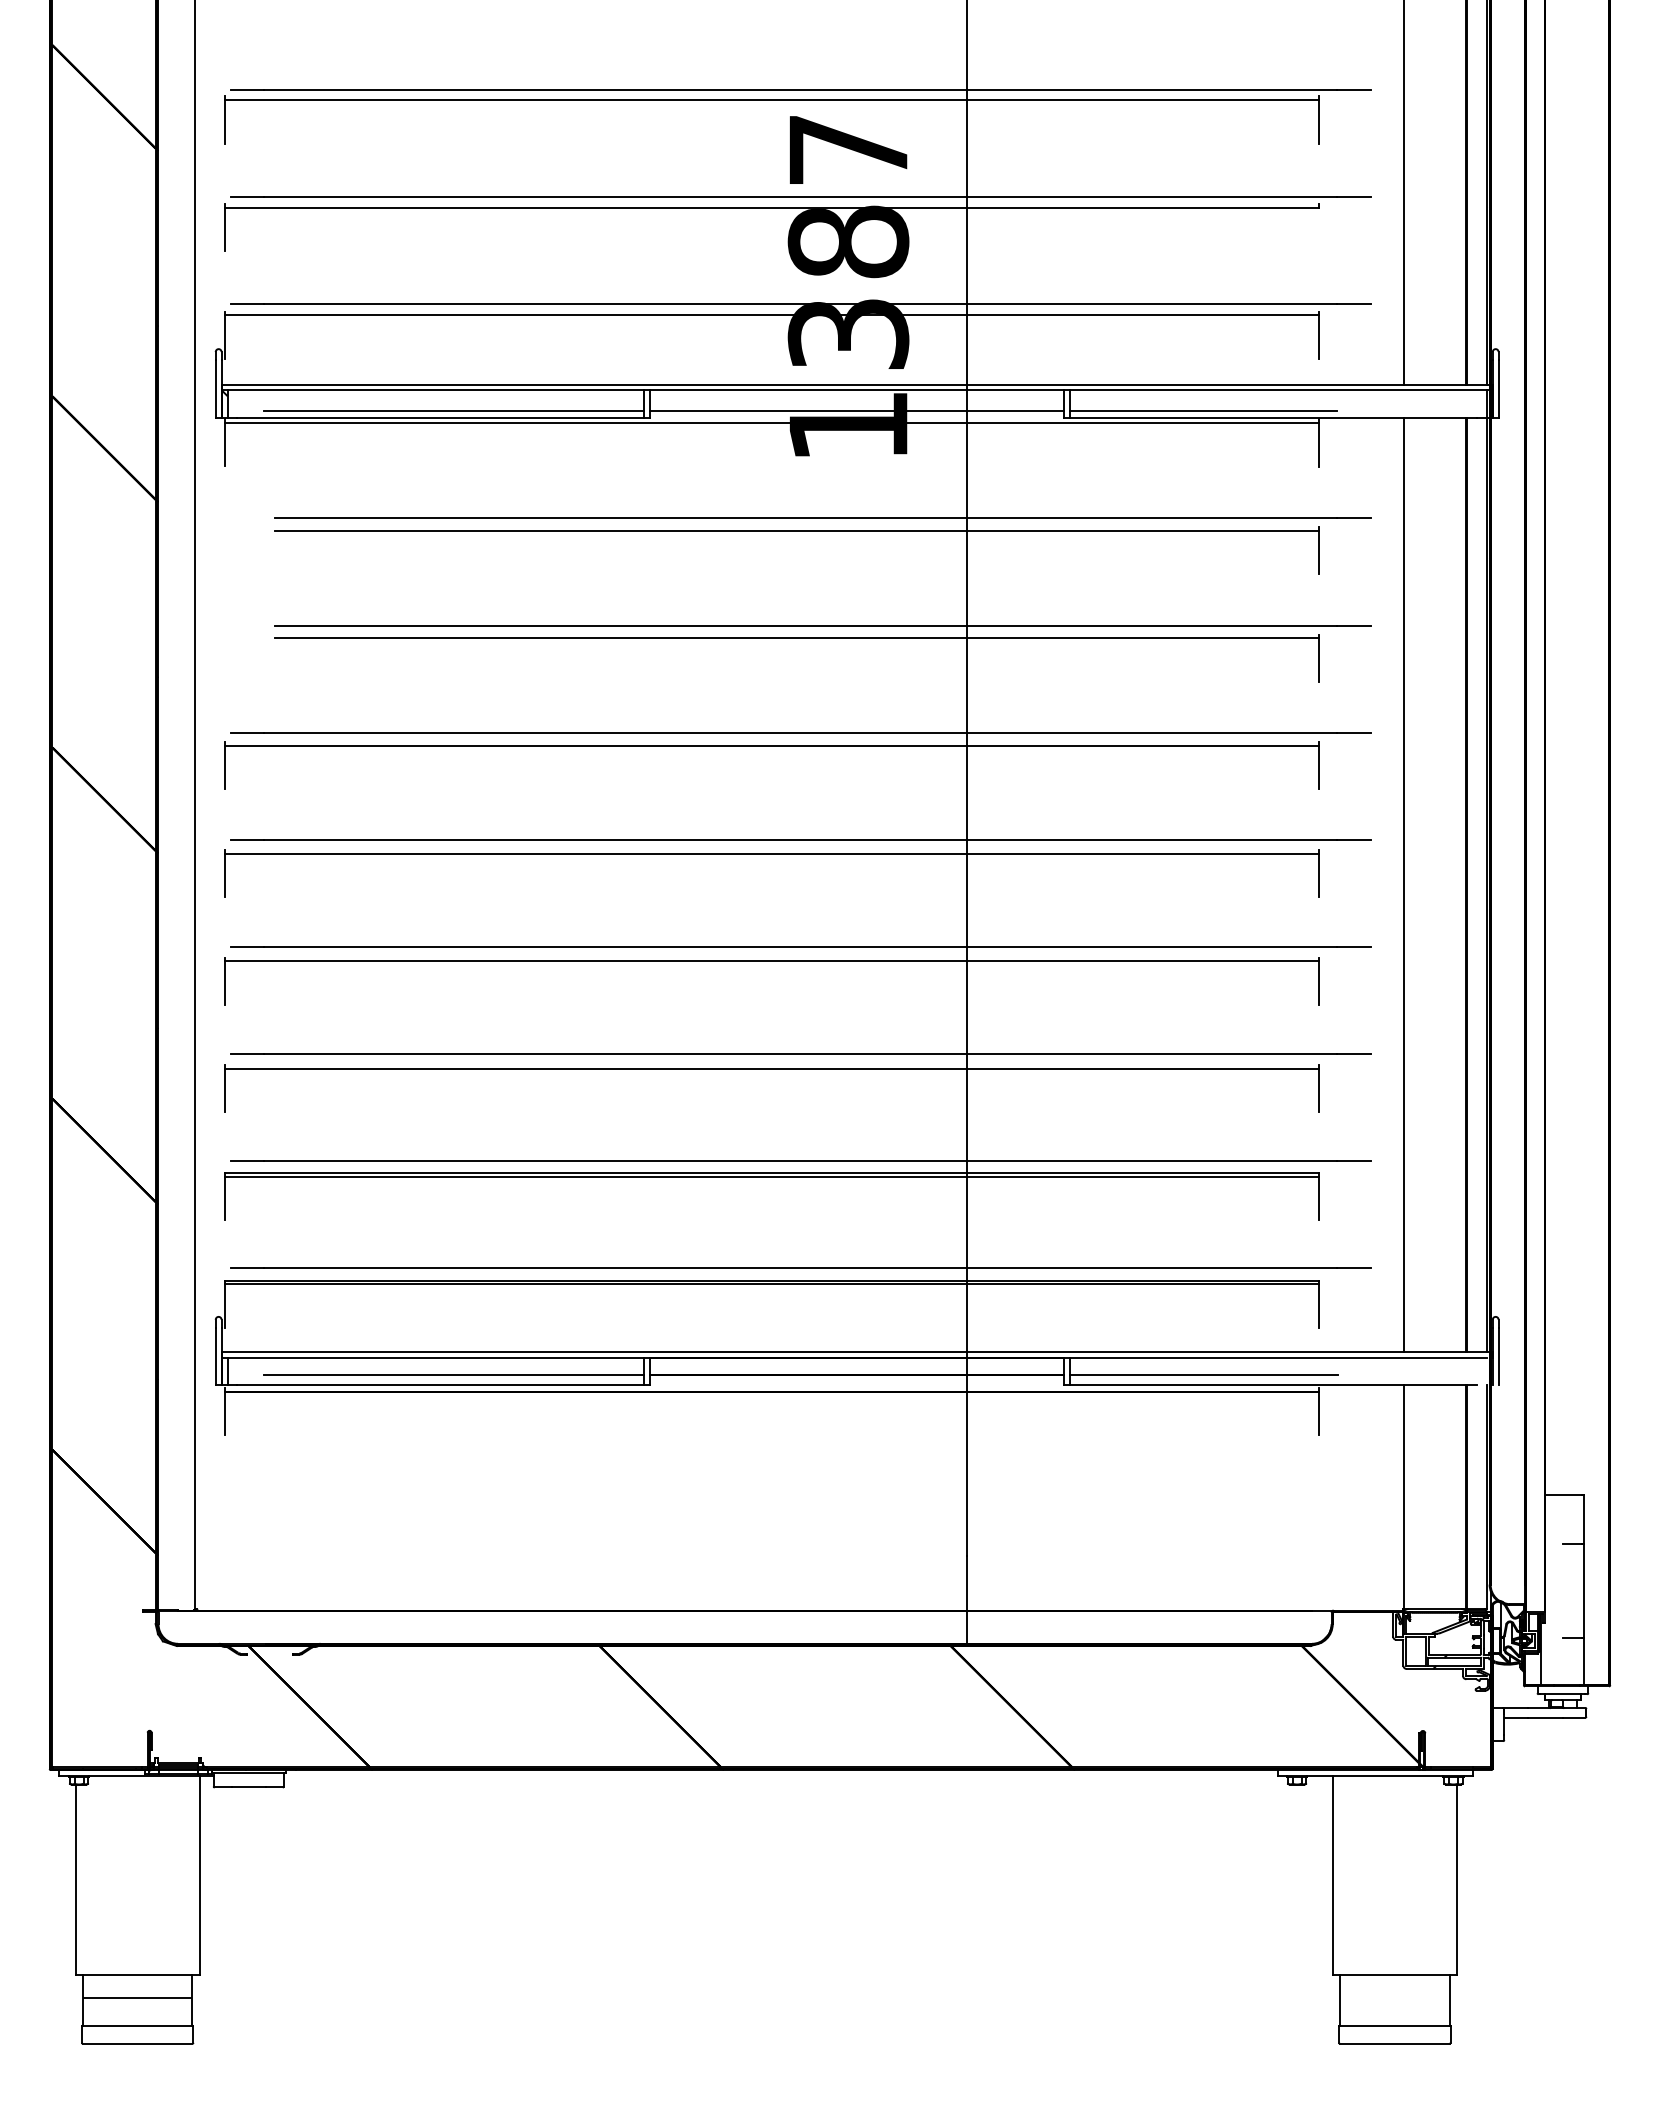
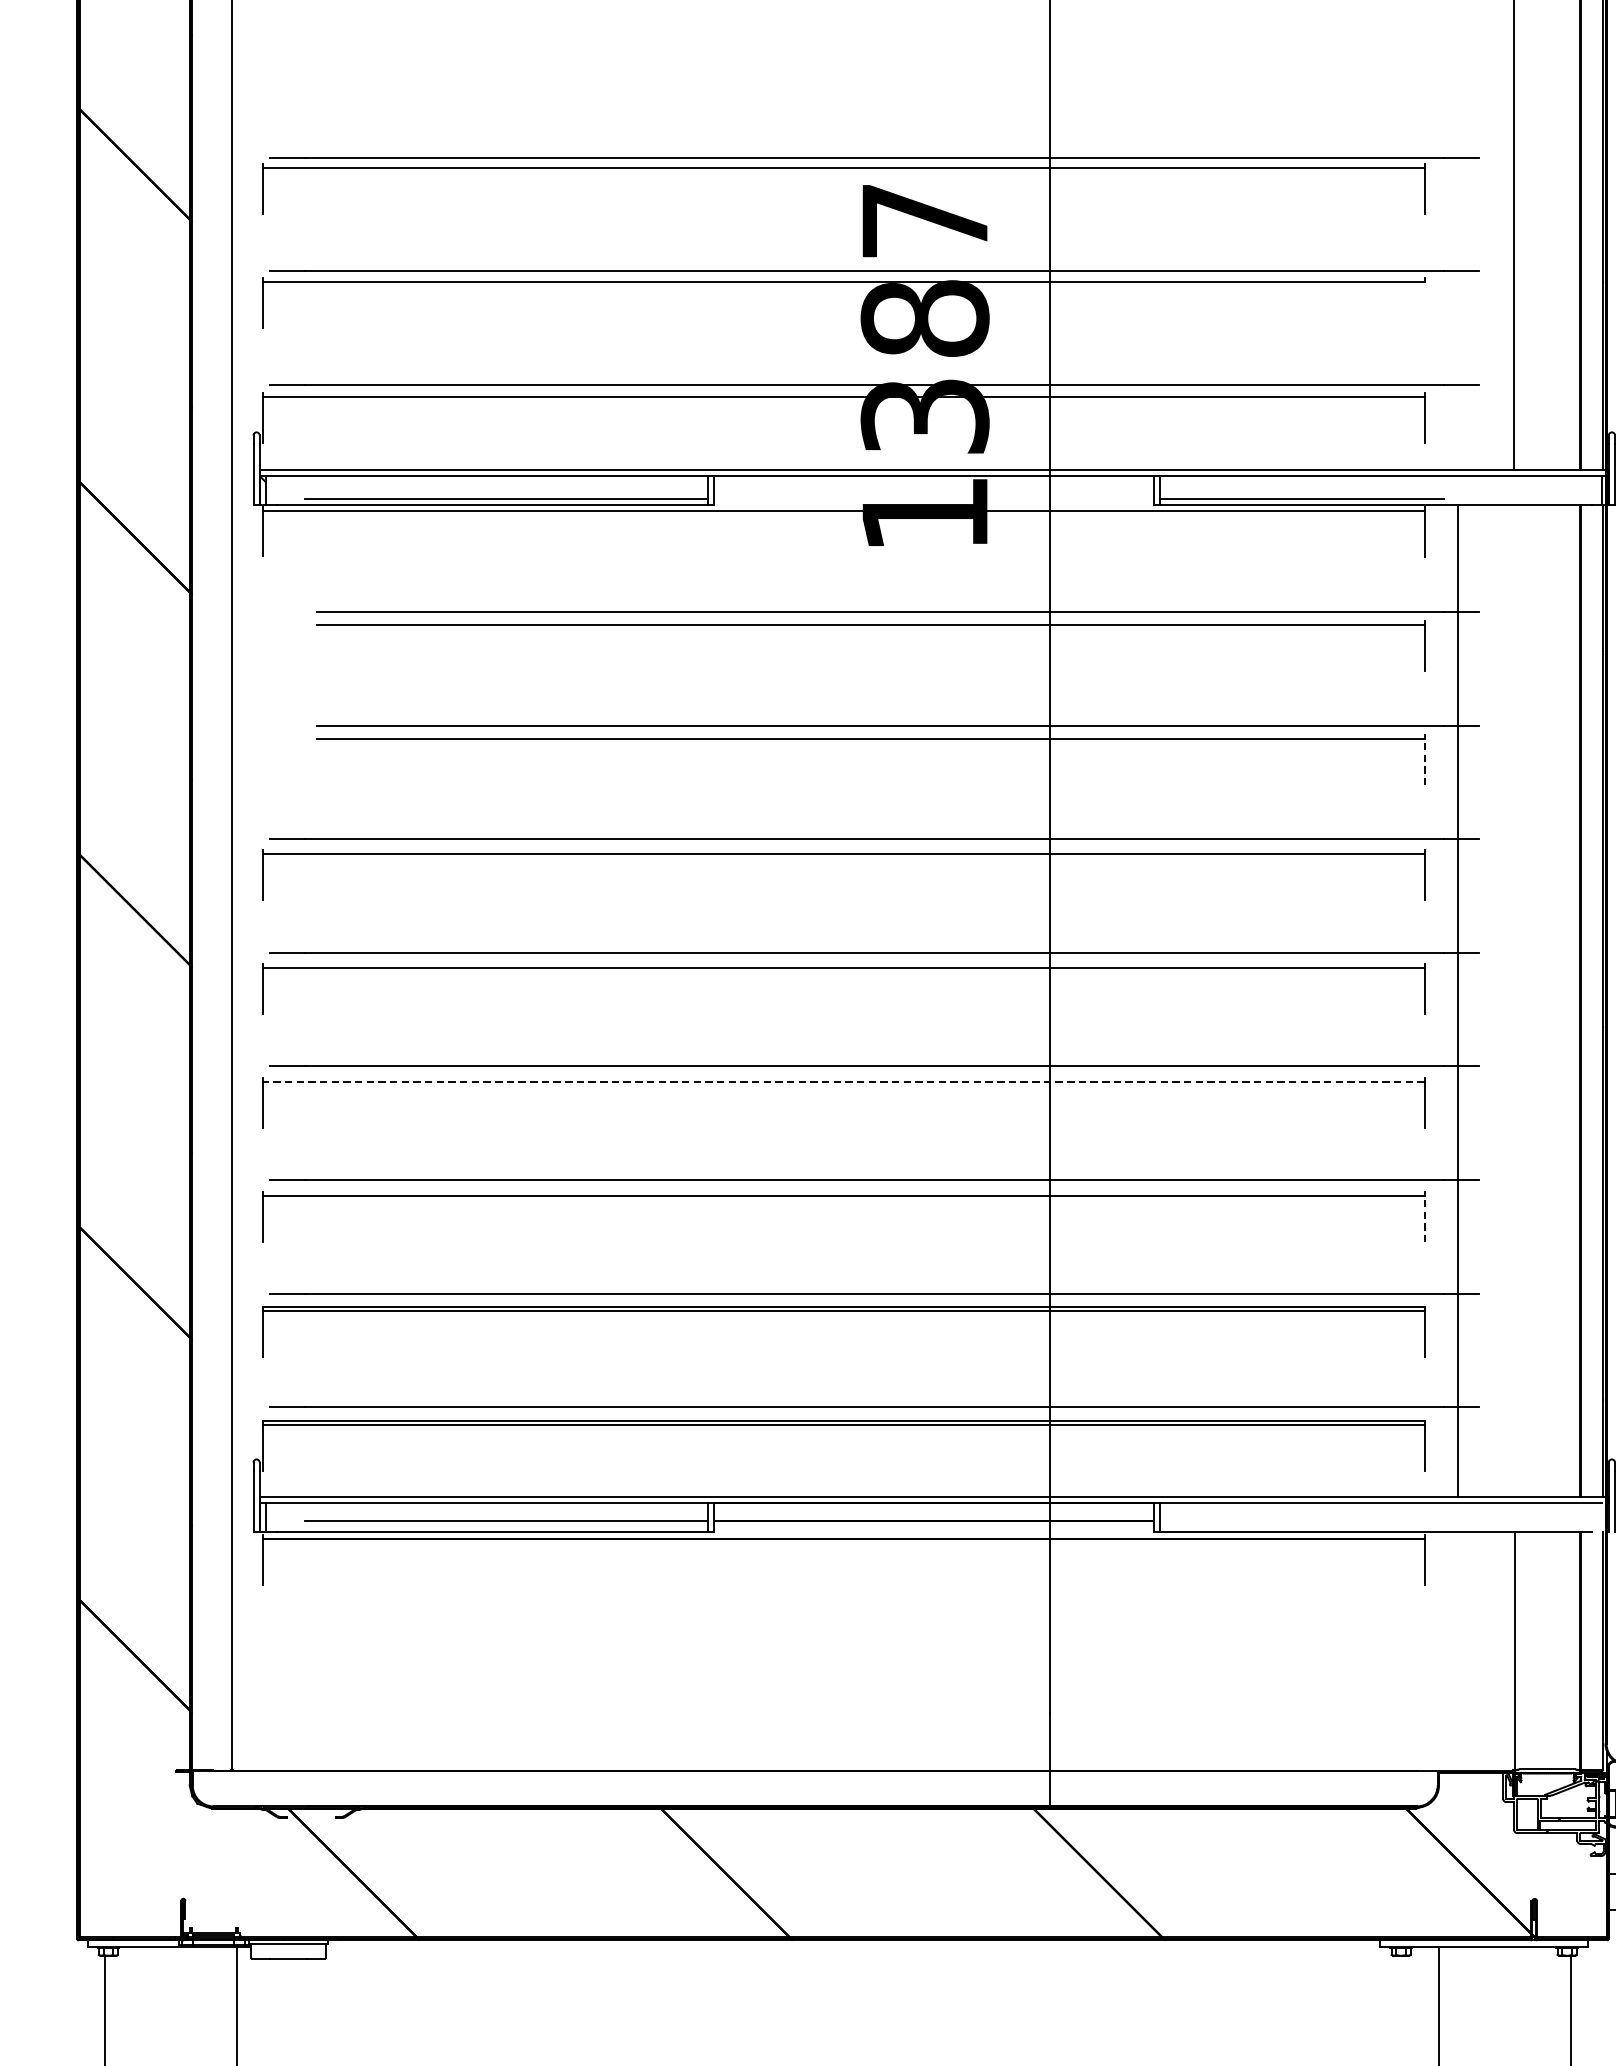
line: (856, 411) -> (933, 498), removed
line: (1319, 660) -> (1424, 762), solid -> dashed
line: (1403, 884) -> (1457, 1000), moved
line: (771, 961) -> (843, 1082), solid -> dashed
line: (1319, 1090) -> (1424, 1219), solid -> dashed
line: (1203, 1374) -> (1301, 1520), removed

